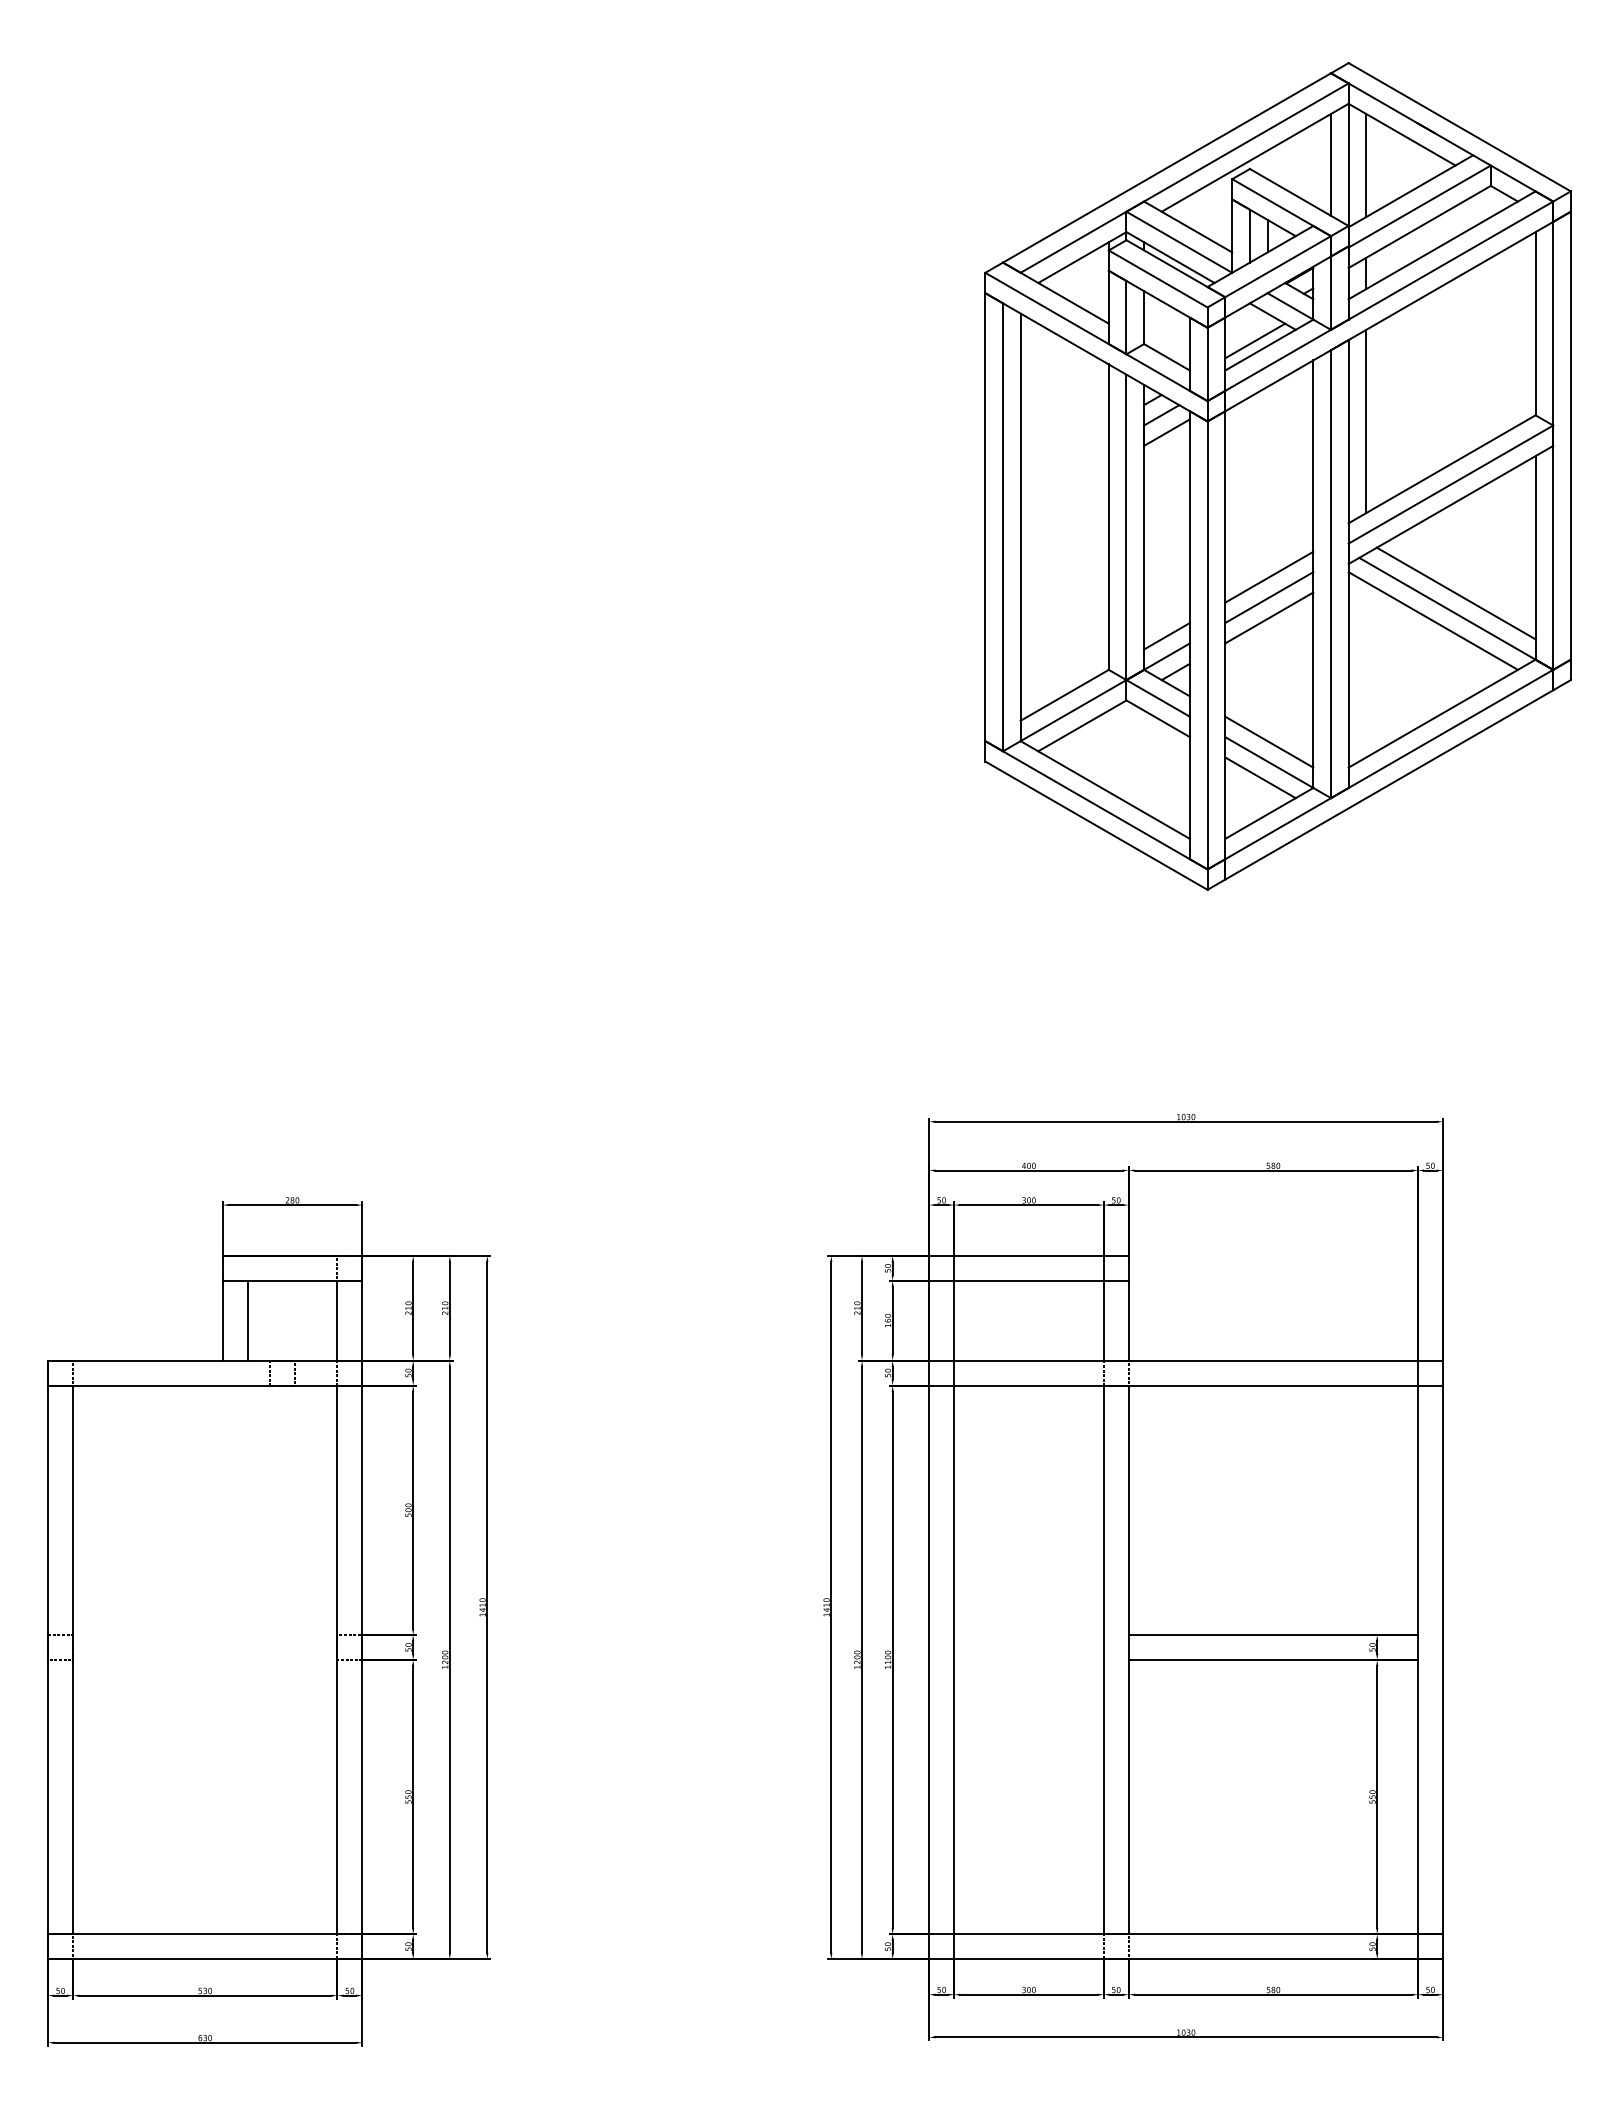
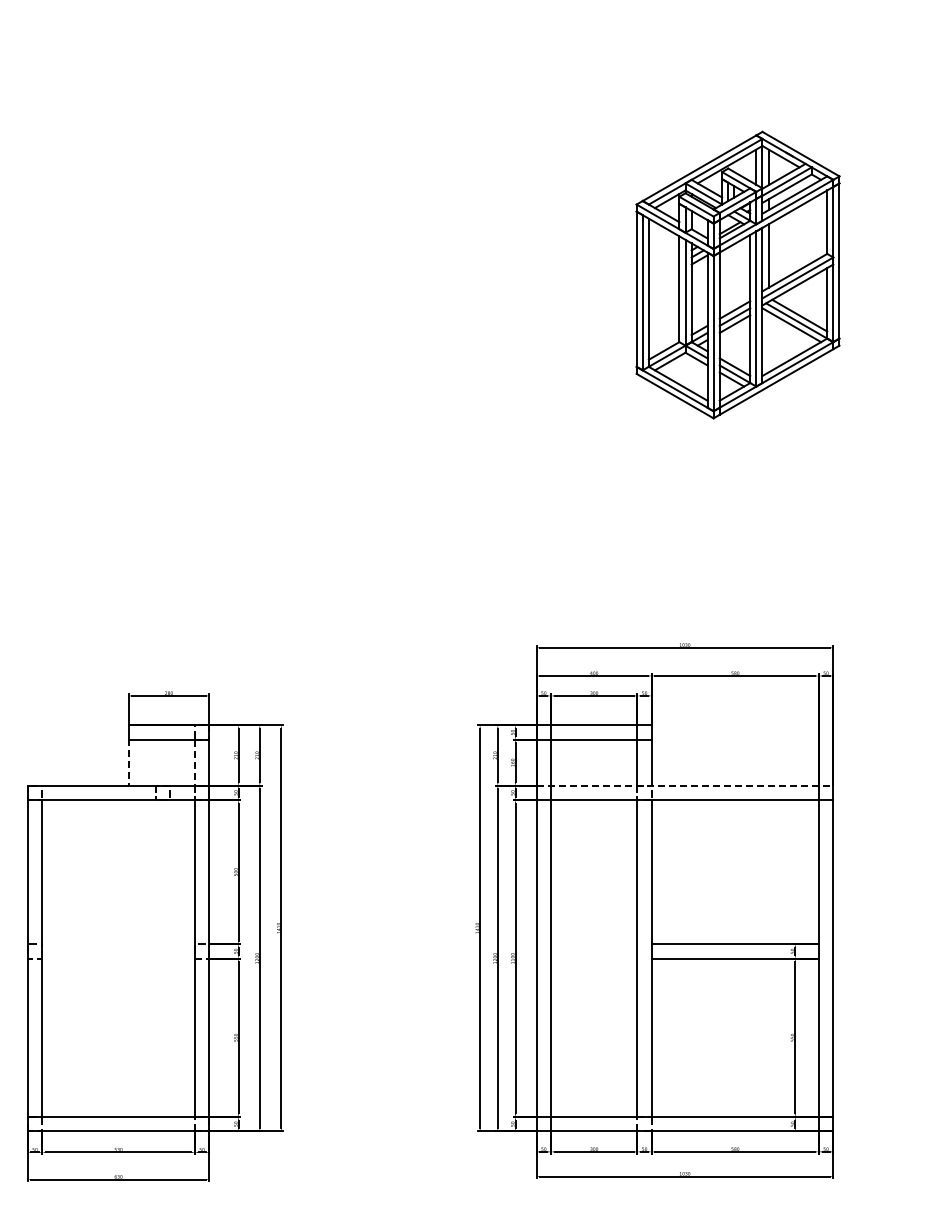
part: (1277, 475) -> (737, 274), size x0.6
line: (222, 1320) -> (128, 762), solid -> dashed
line: (248, 1320) -> (143, 762), removed
line: (336, 1322) -> (194, 763), solid -> dashed
line: (1187, 1360) -> (685, 785), solid -> dashed

